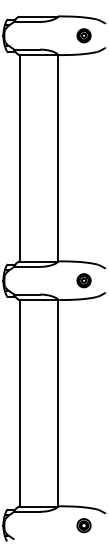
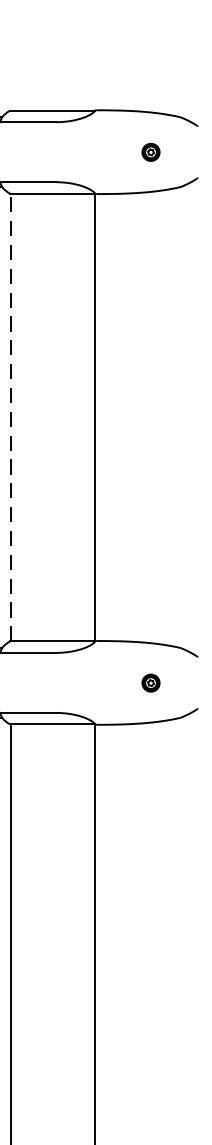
part: (83, 35) -> (149, 151), size x0.6
line: (19, 157) -> (11, 415), solid -> dashed
part: (83, 280) -> (149, 682), size x0.6

